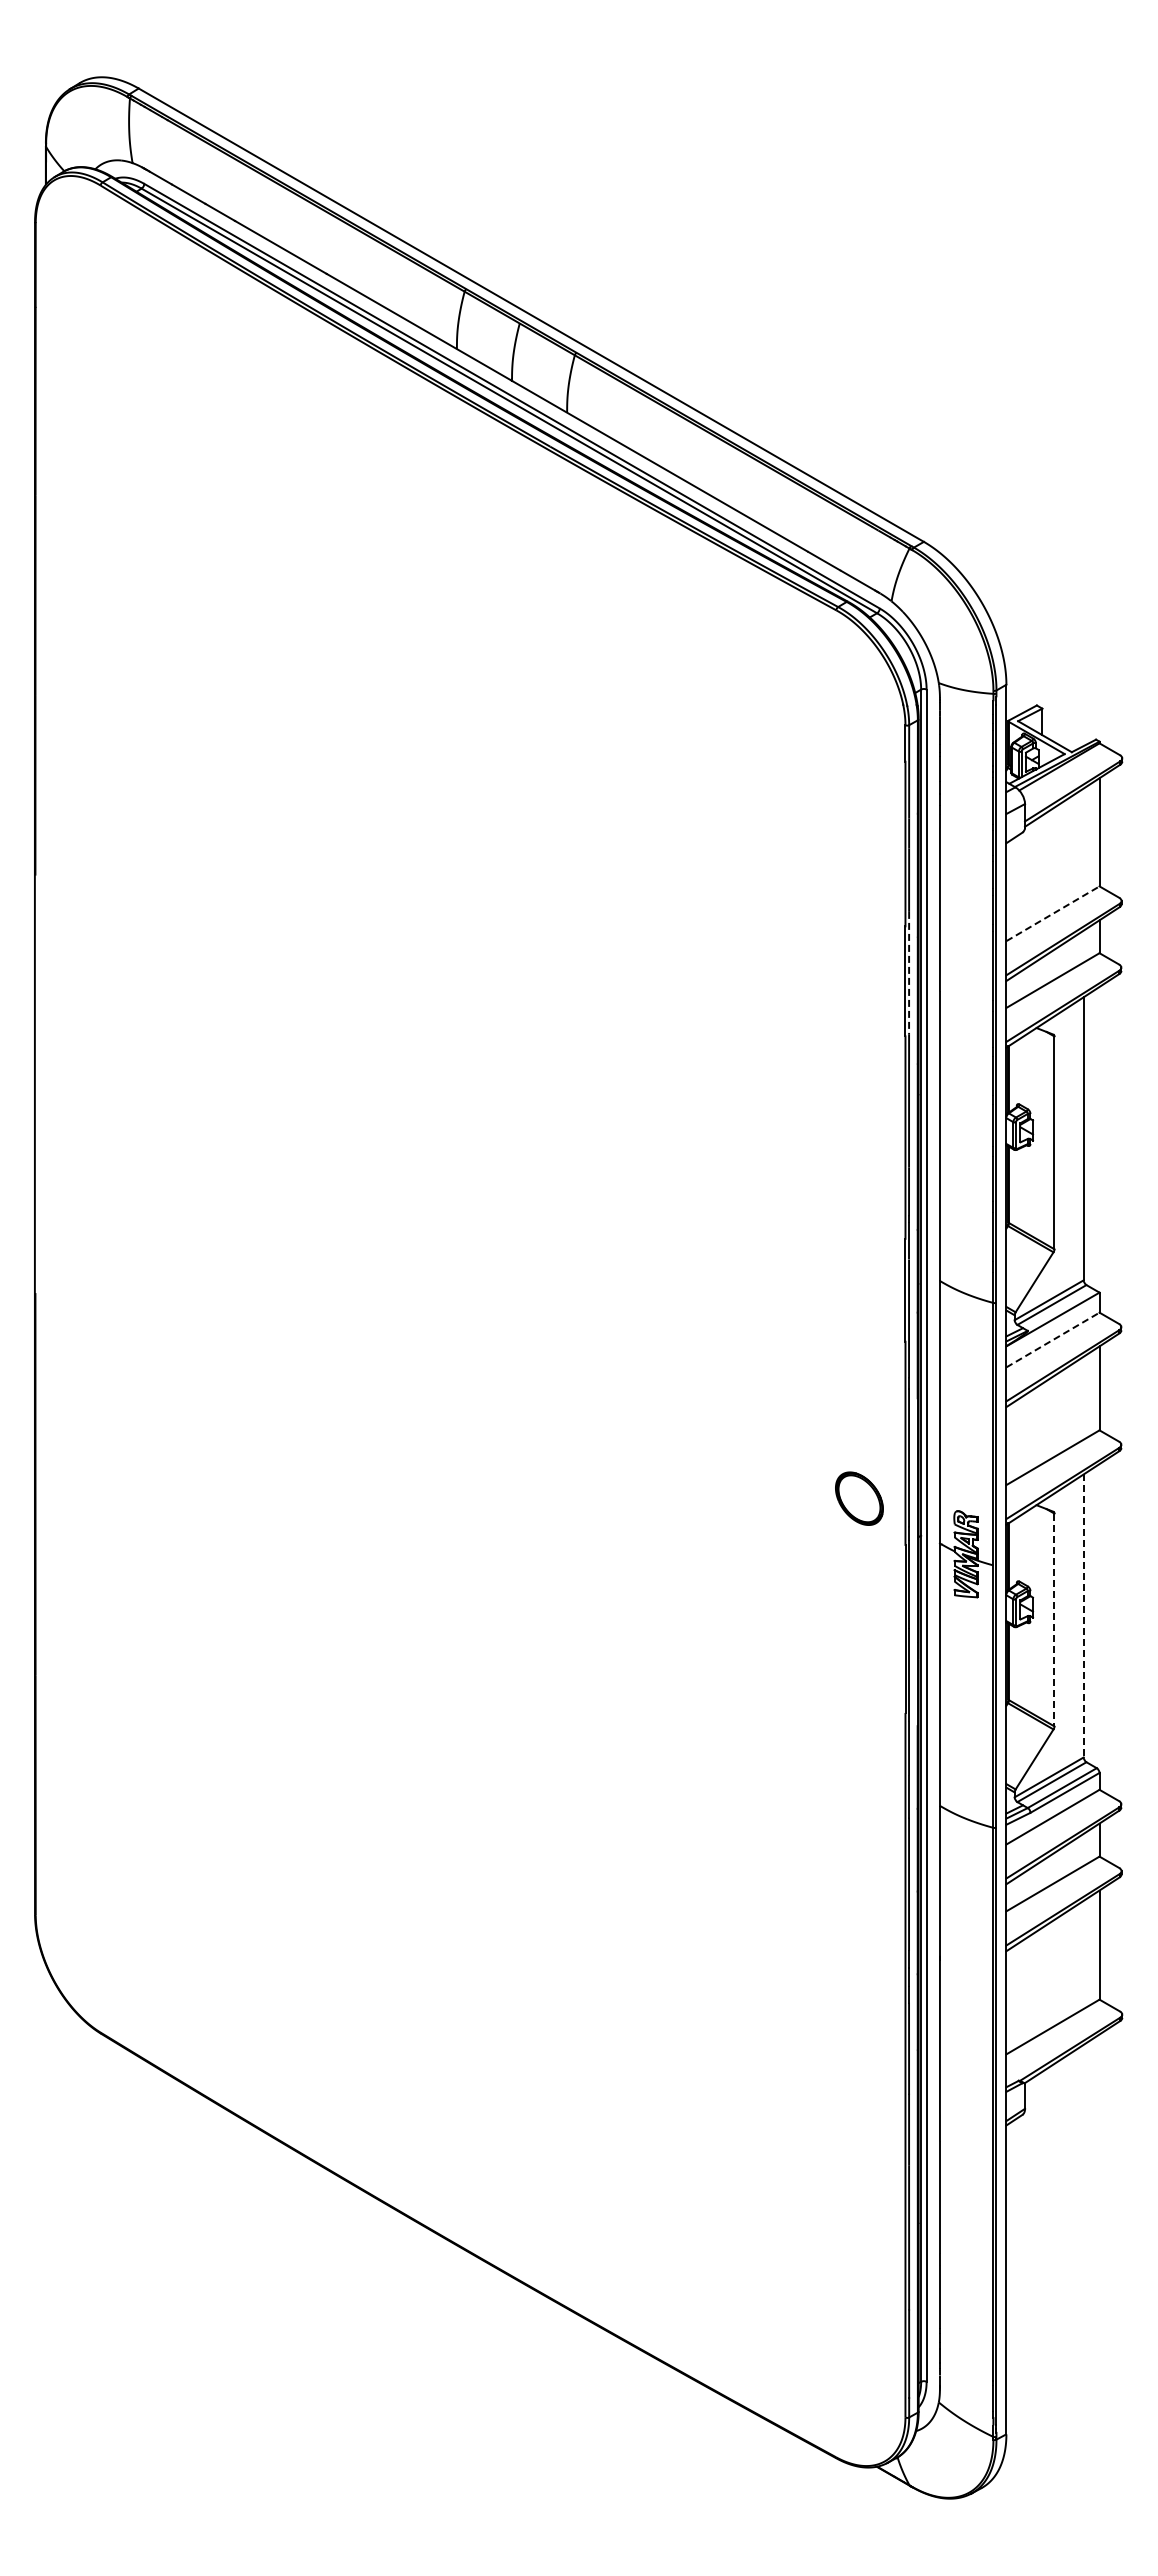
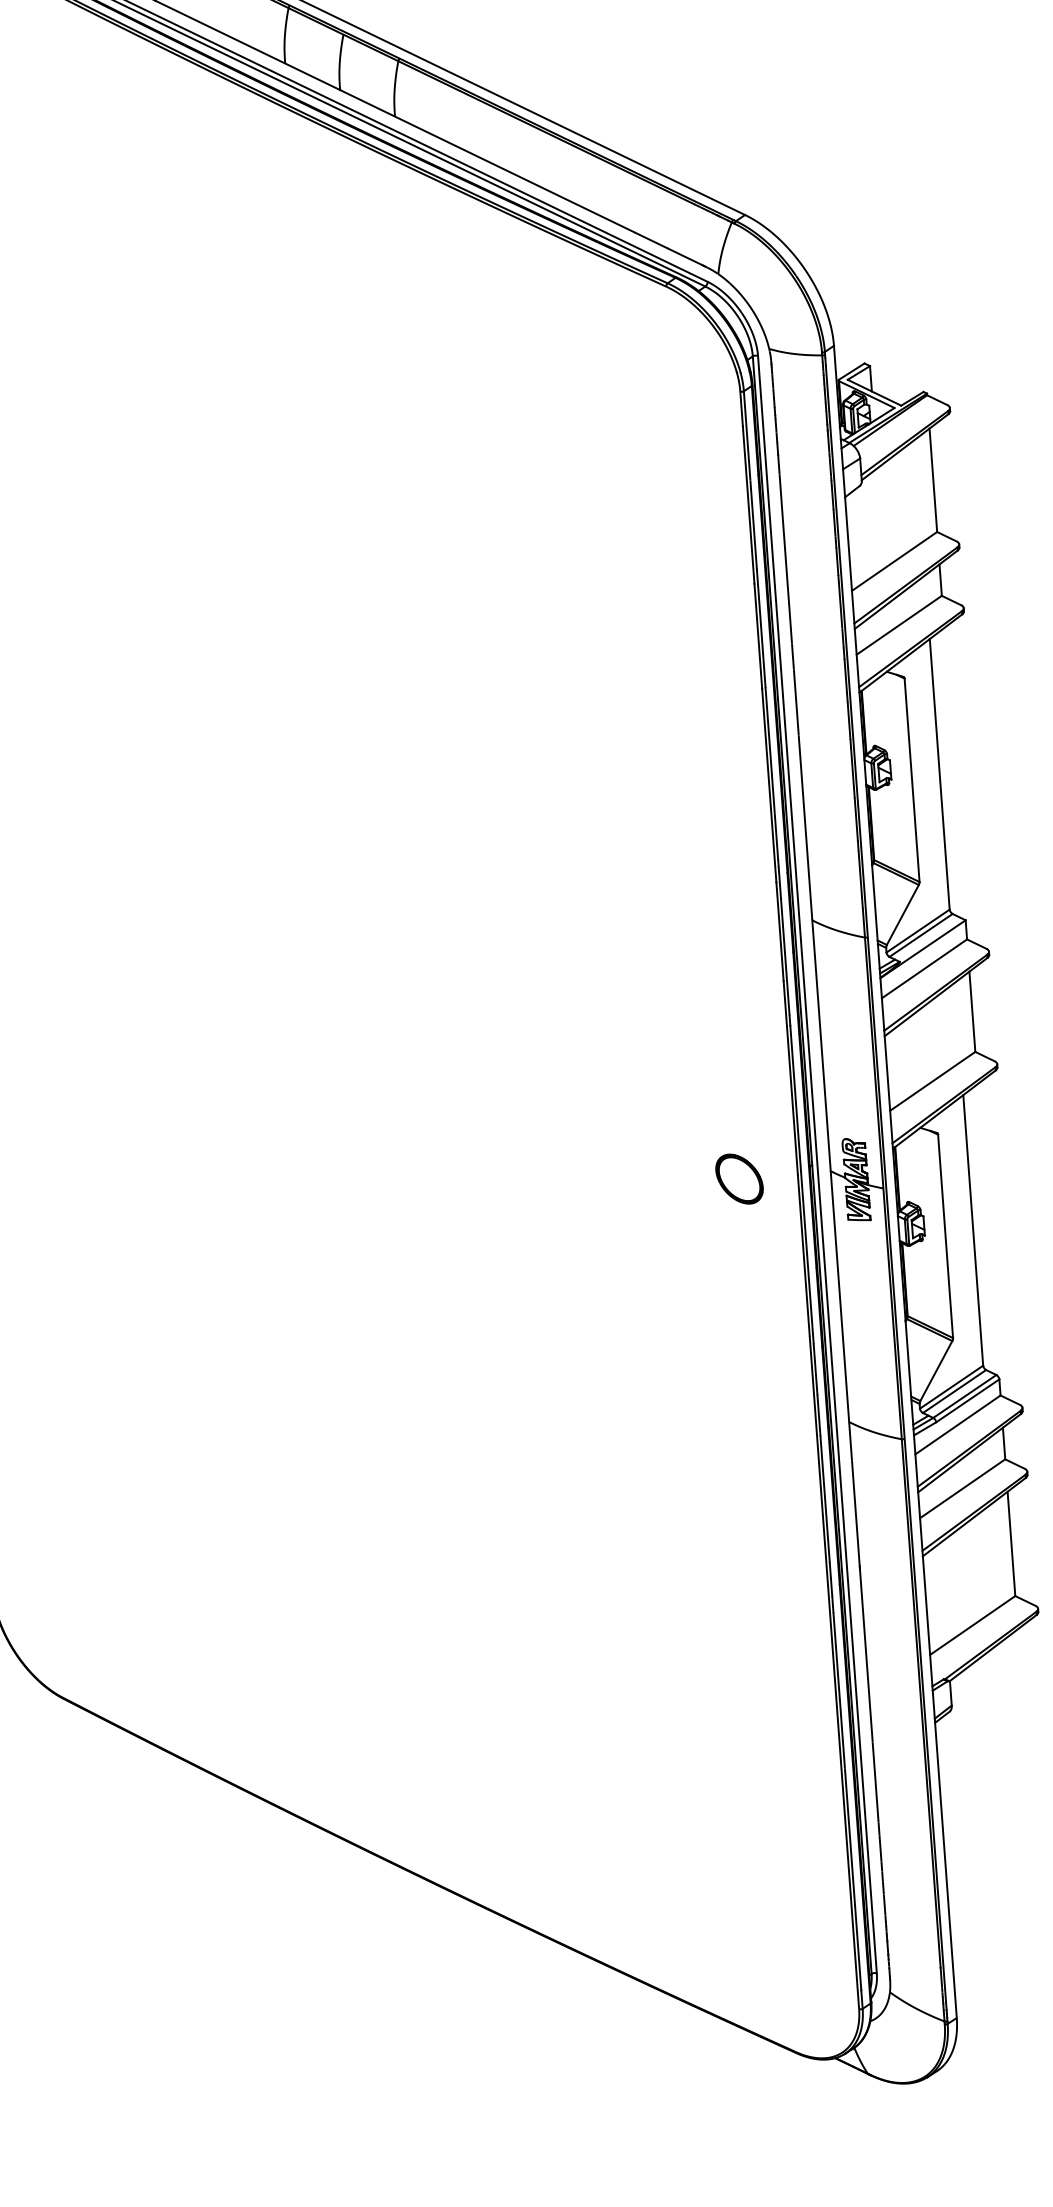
line: (1053, 913) -> (895, 561), dashed -> solid
line: (909, 973) -> (761, 628), dashed -> solid
line: (1053, 1339) -> (924, 968), dashed -> solid
part: (859, 1498) -> (739, 1178), moved
line: (1083, 1615) -> (972, 1230), dashed -> solid
line: (1054, 1620) -> (945, 1236), dashed -> solid

